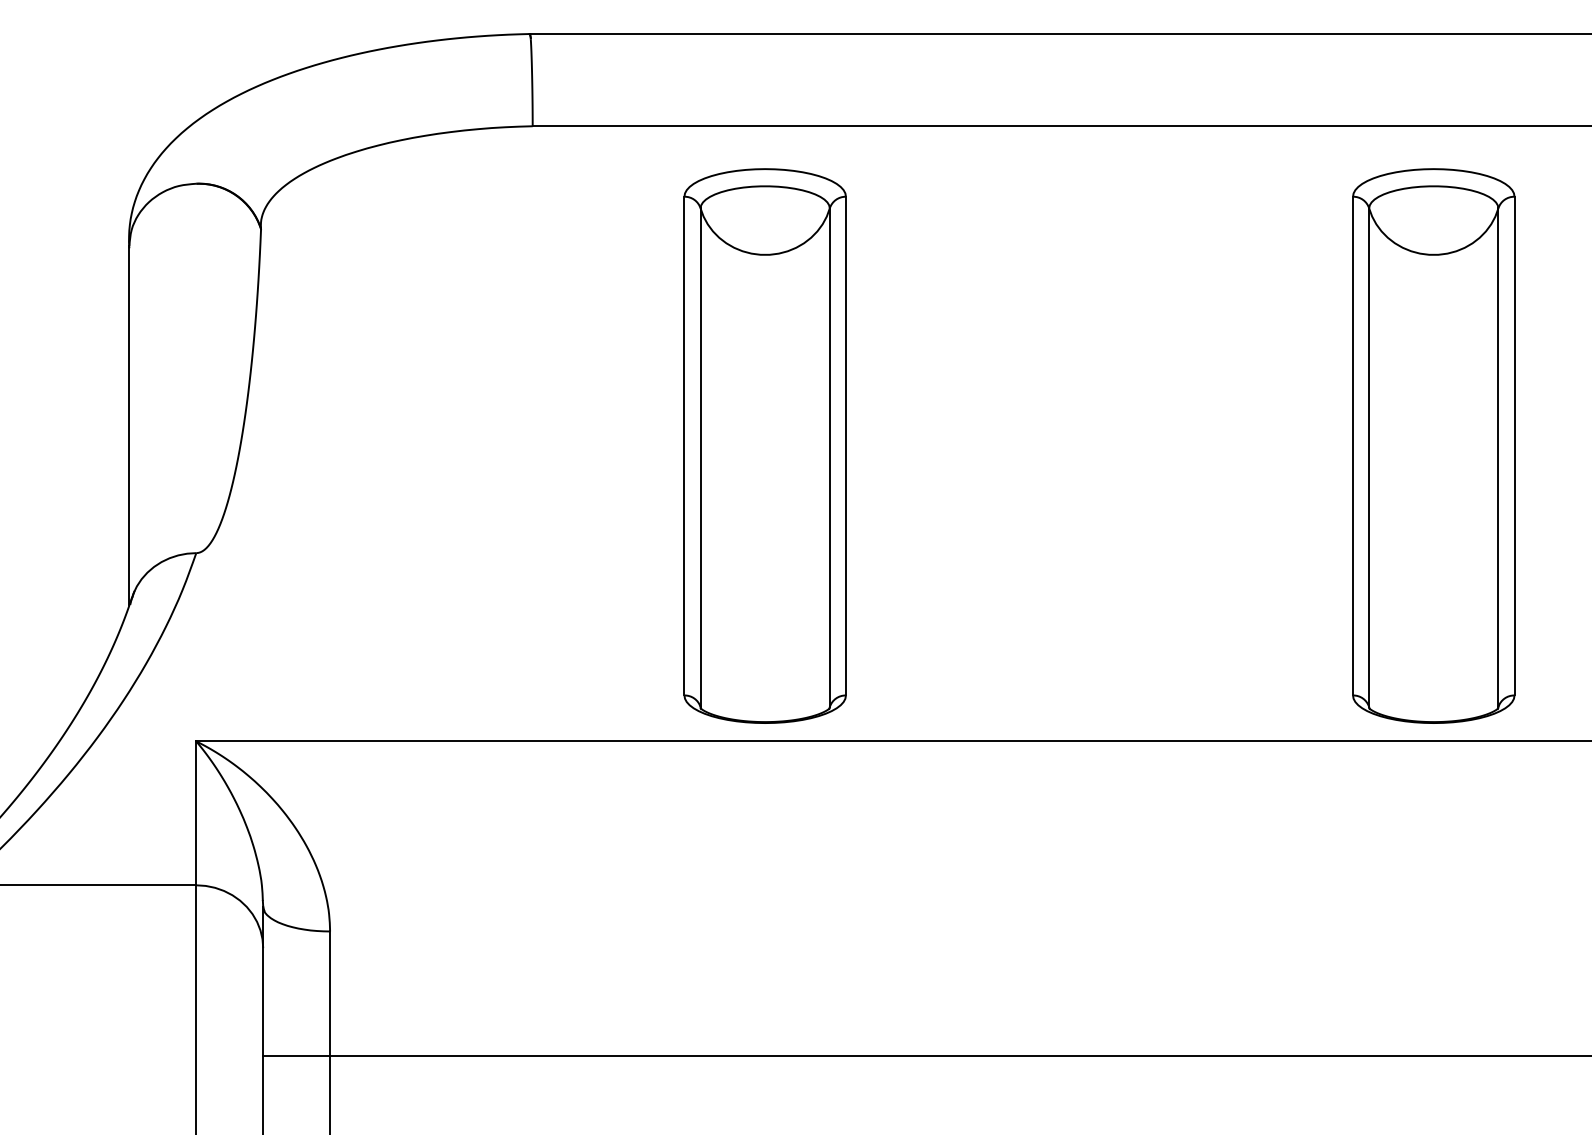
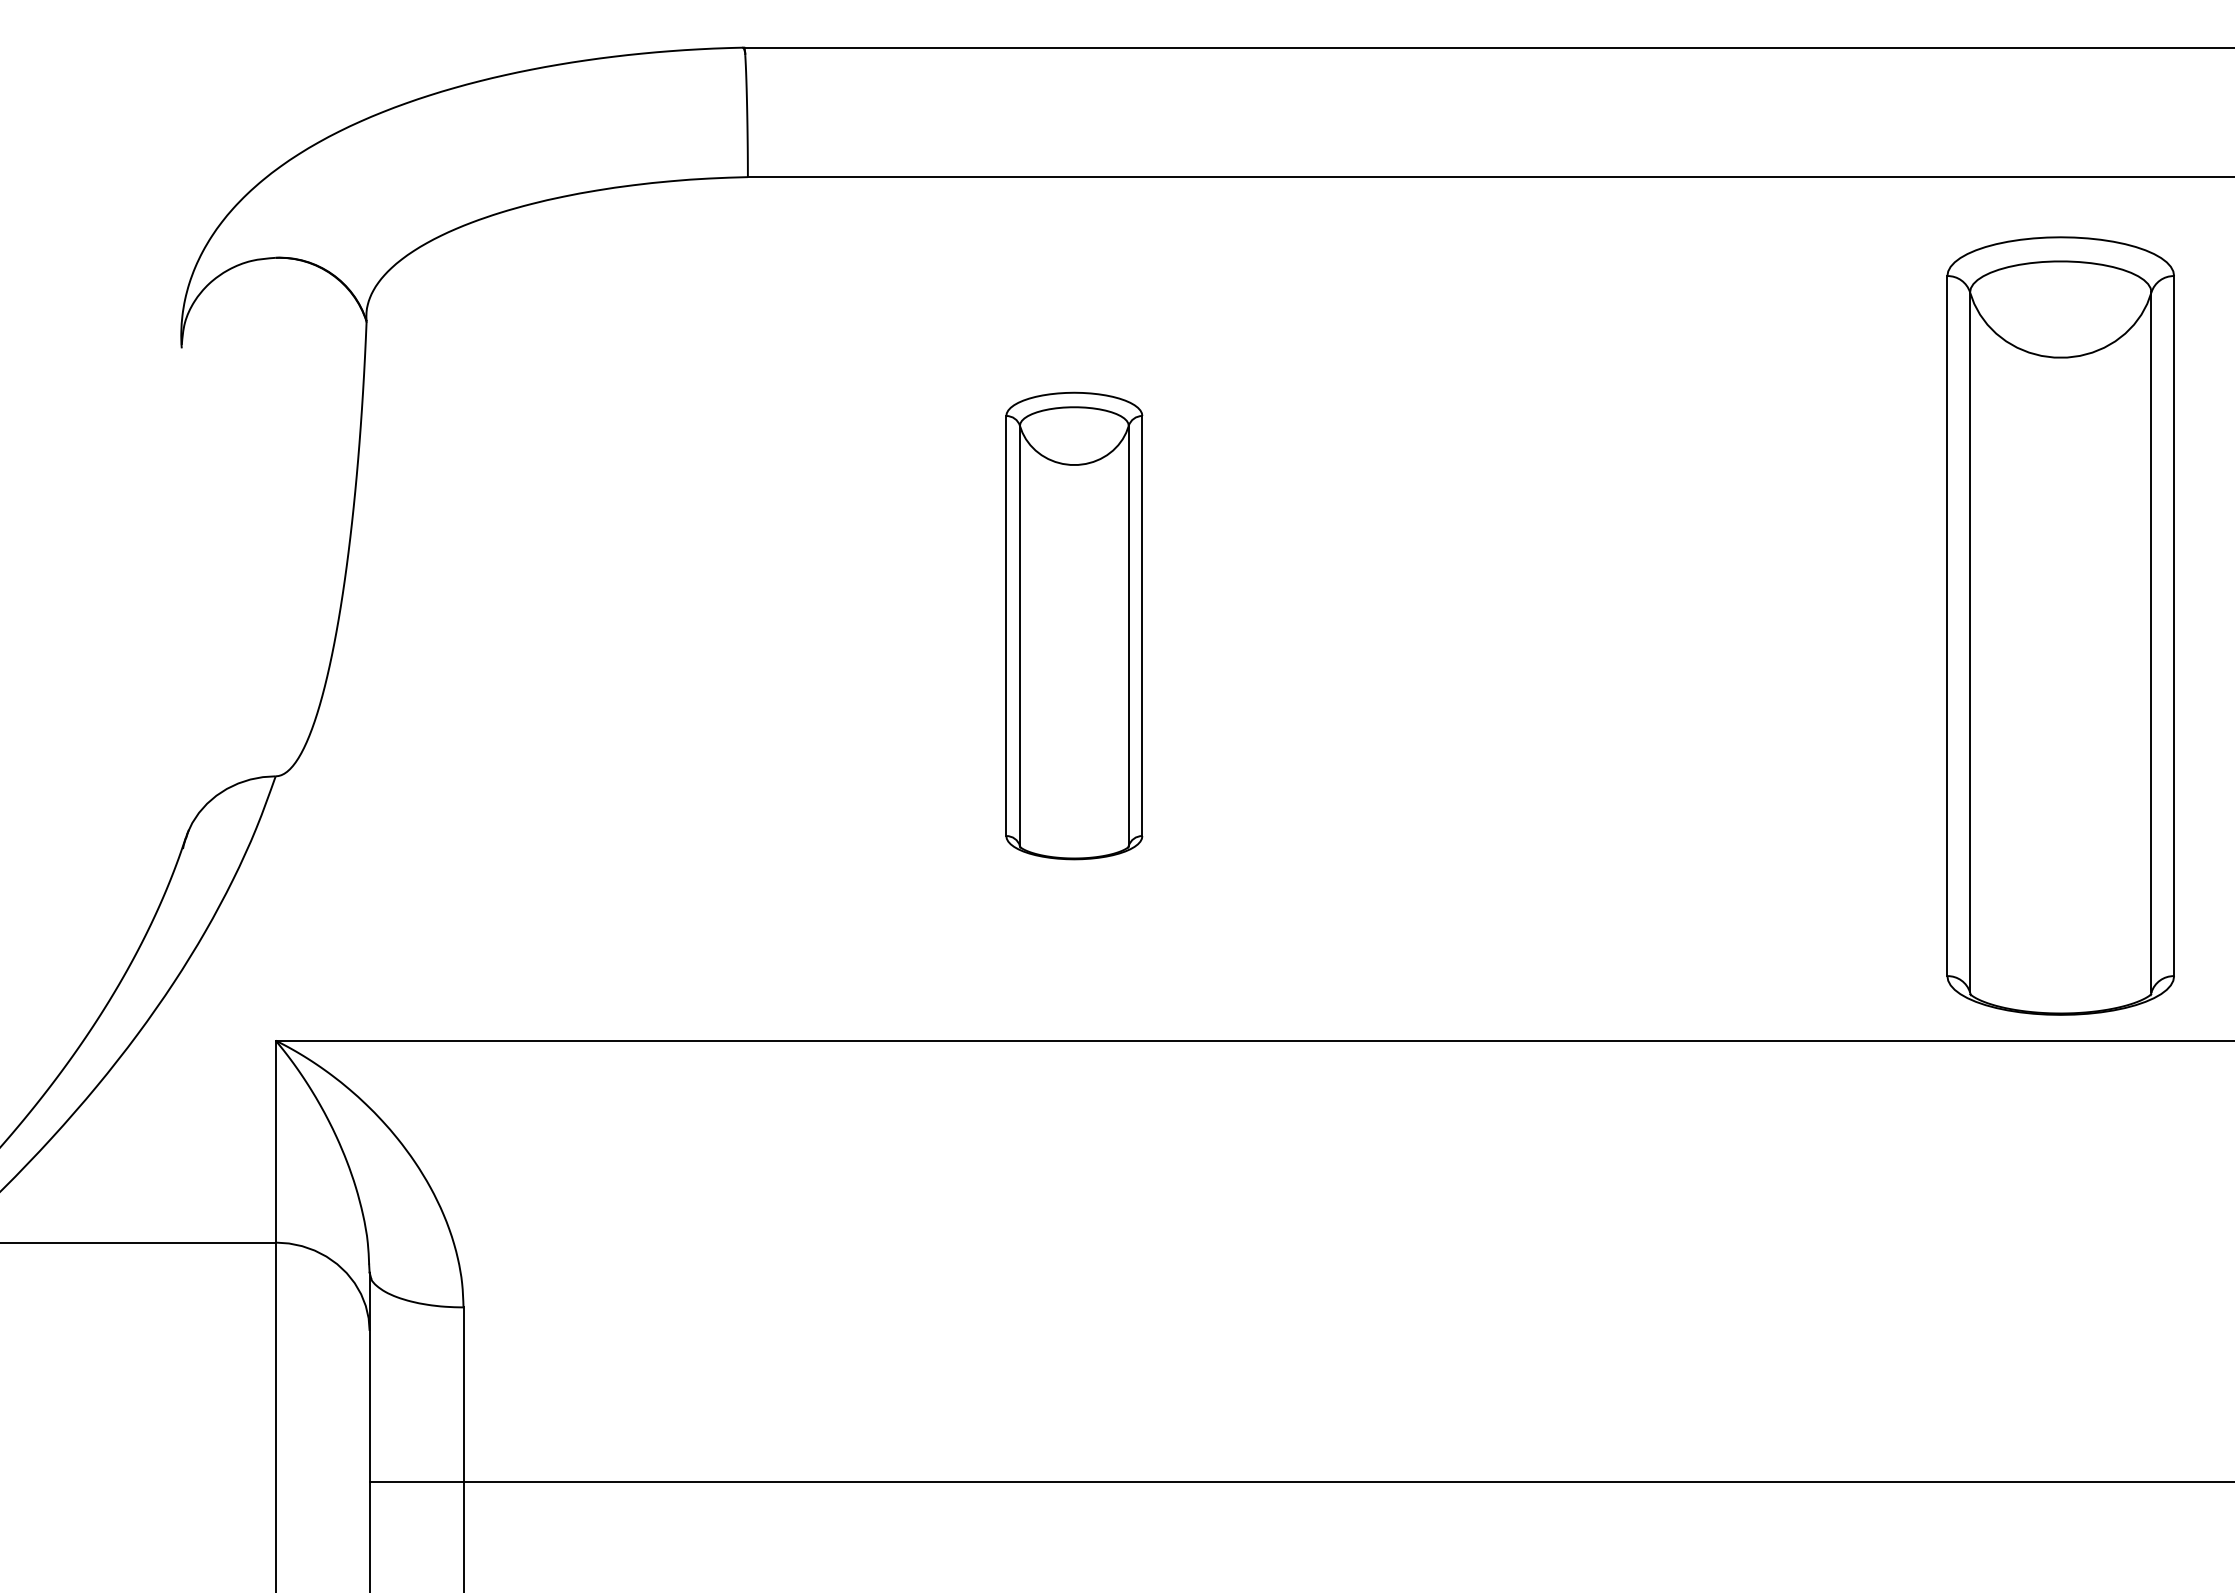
line: (129, 425) -> (181, 597), removed
part: (765, 445) -> (1074, 625), size x0.6
part: (1433, 445) -> (2060, 625), moved

